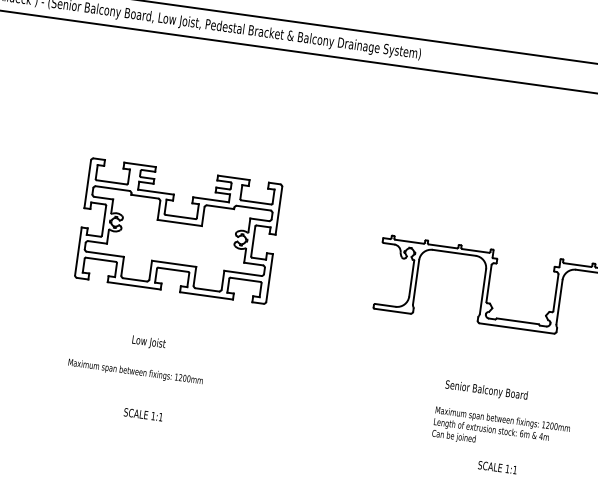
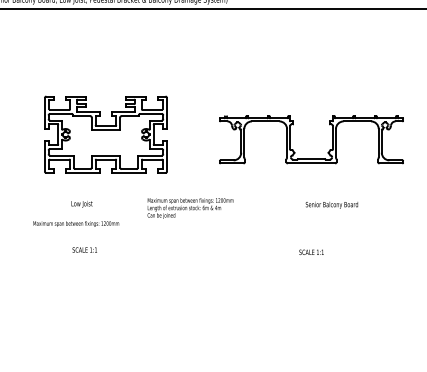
part: (177, 230) -> (105, 134), moved
text: (486, 389) -> (331, 204), moved
text: (500, 431) -> (190, 208), moved

